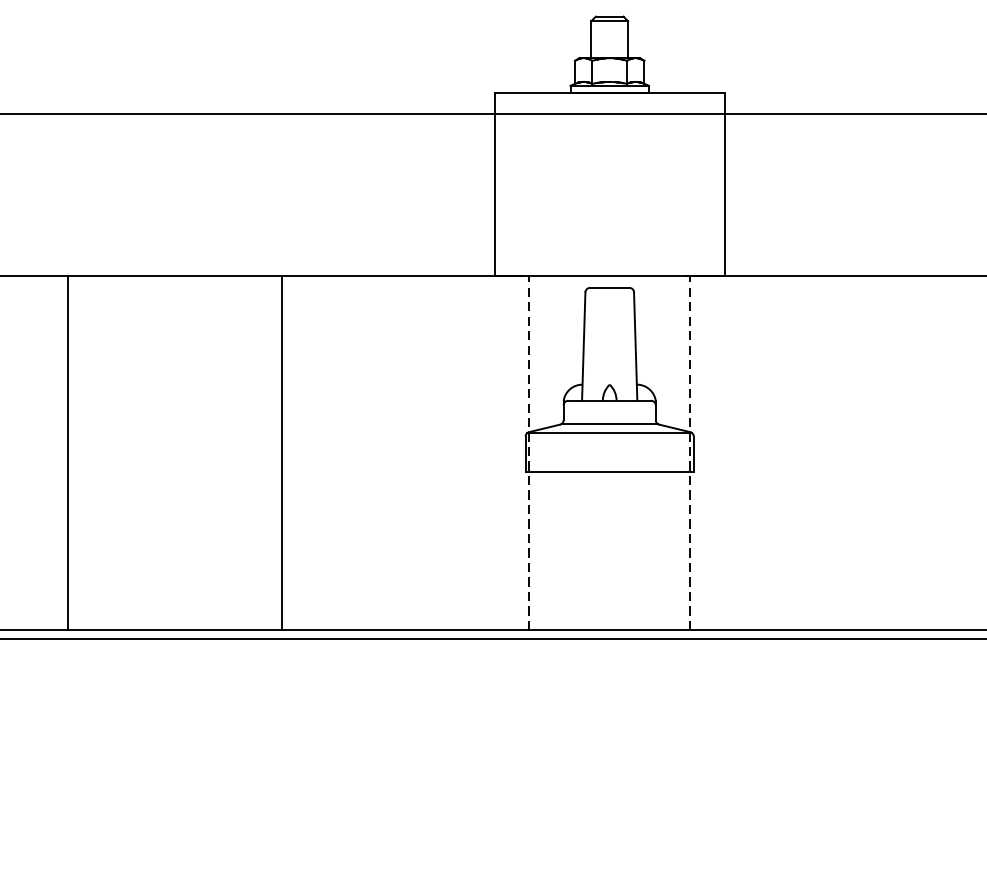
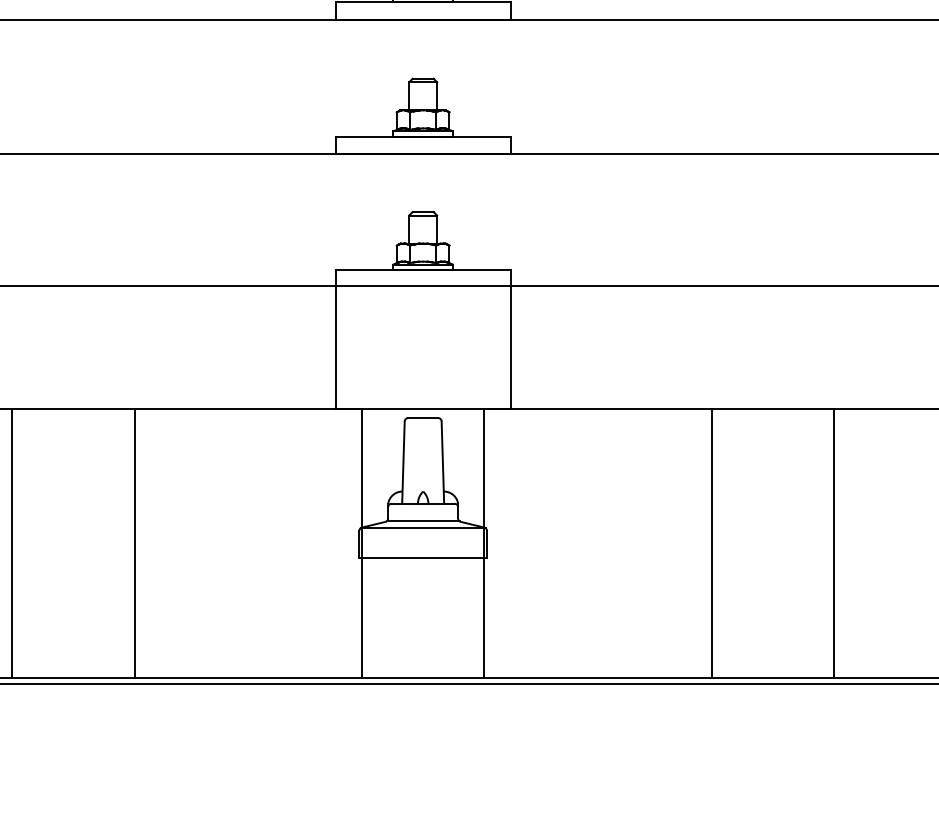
line: (282, 451) -> (134, 542), moved
line: (528, 453) -> (361, 543), dashed -> solid
line: (690, 453) -> (484, 543), dashed -> solid

